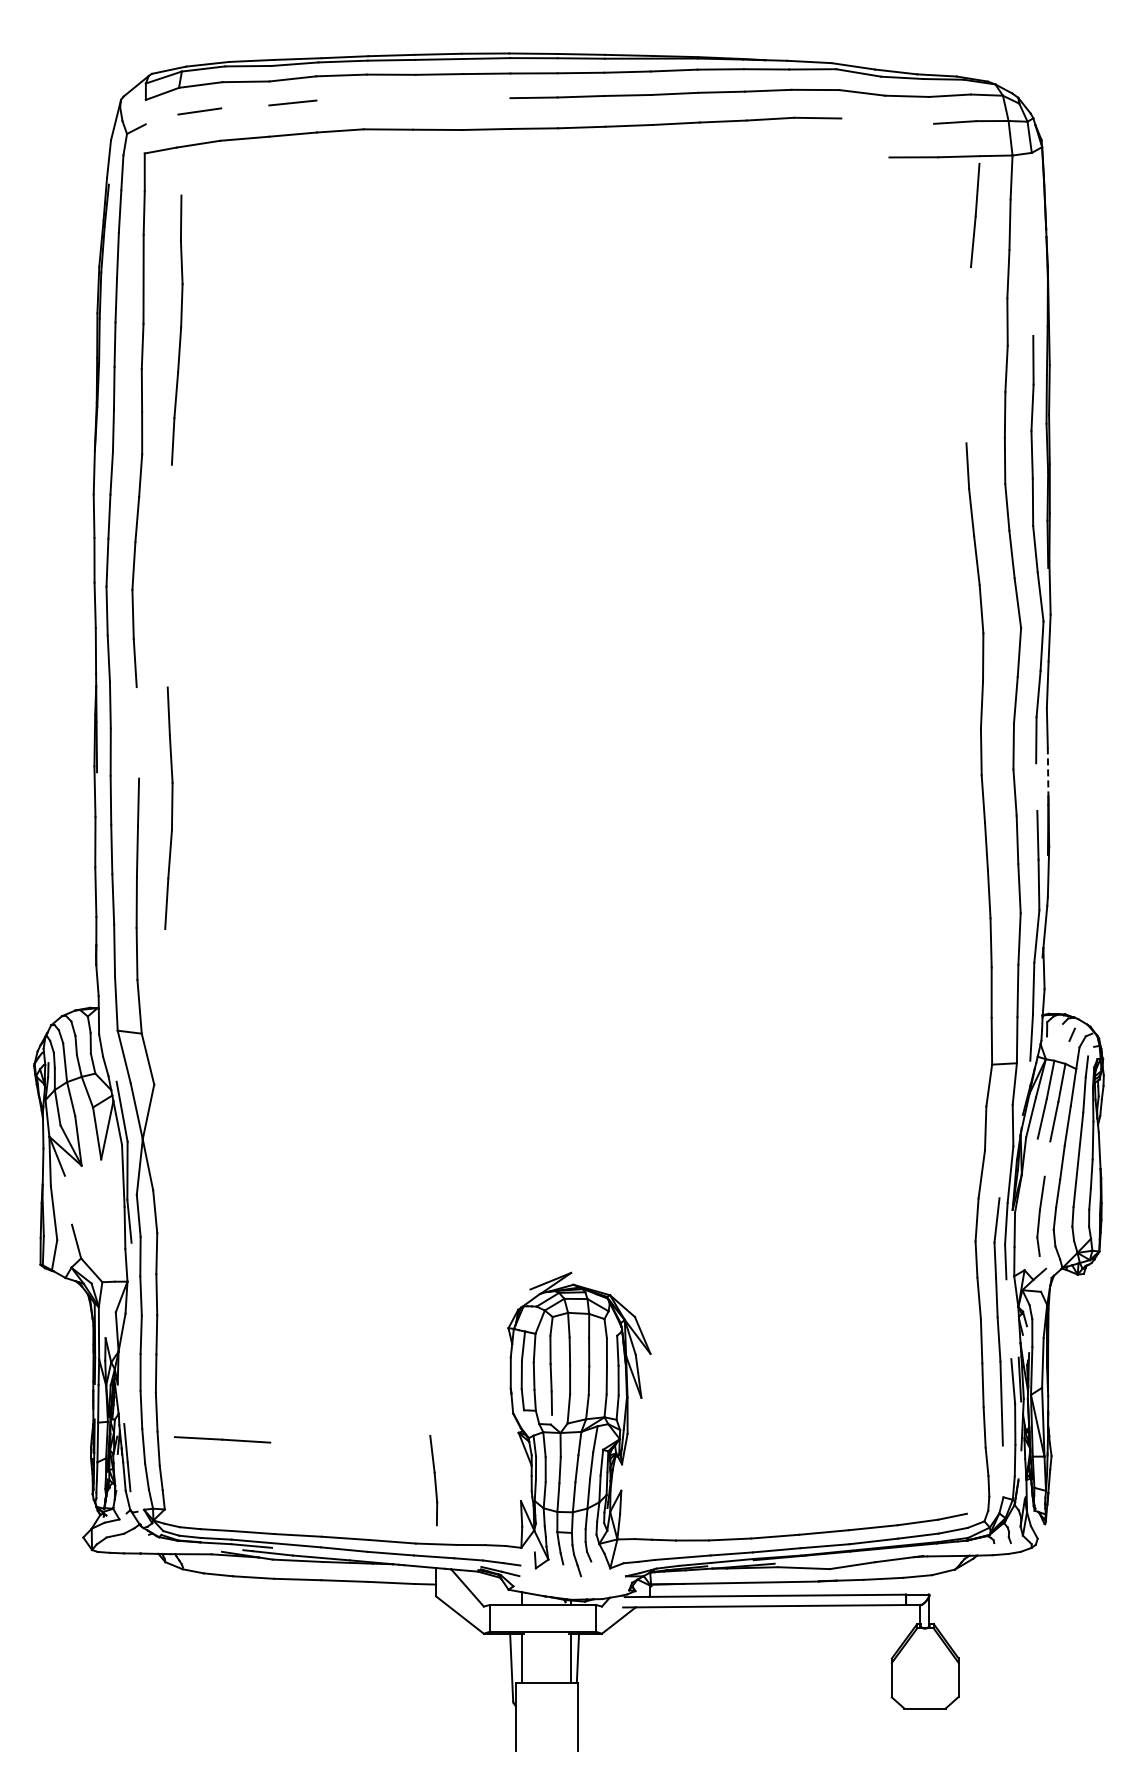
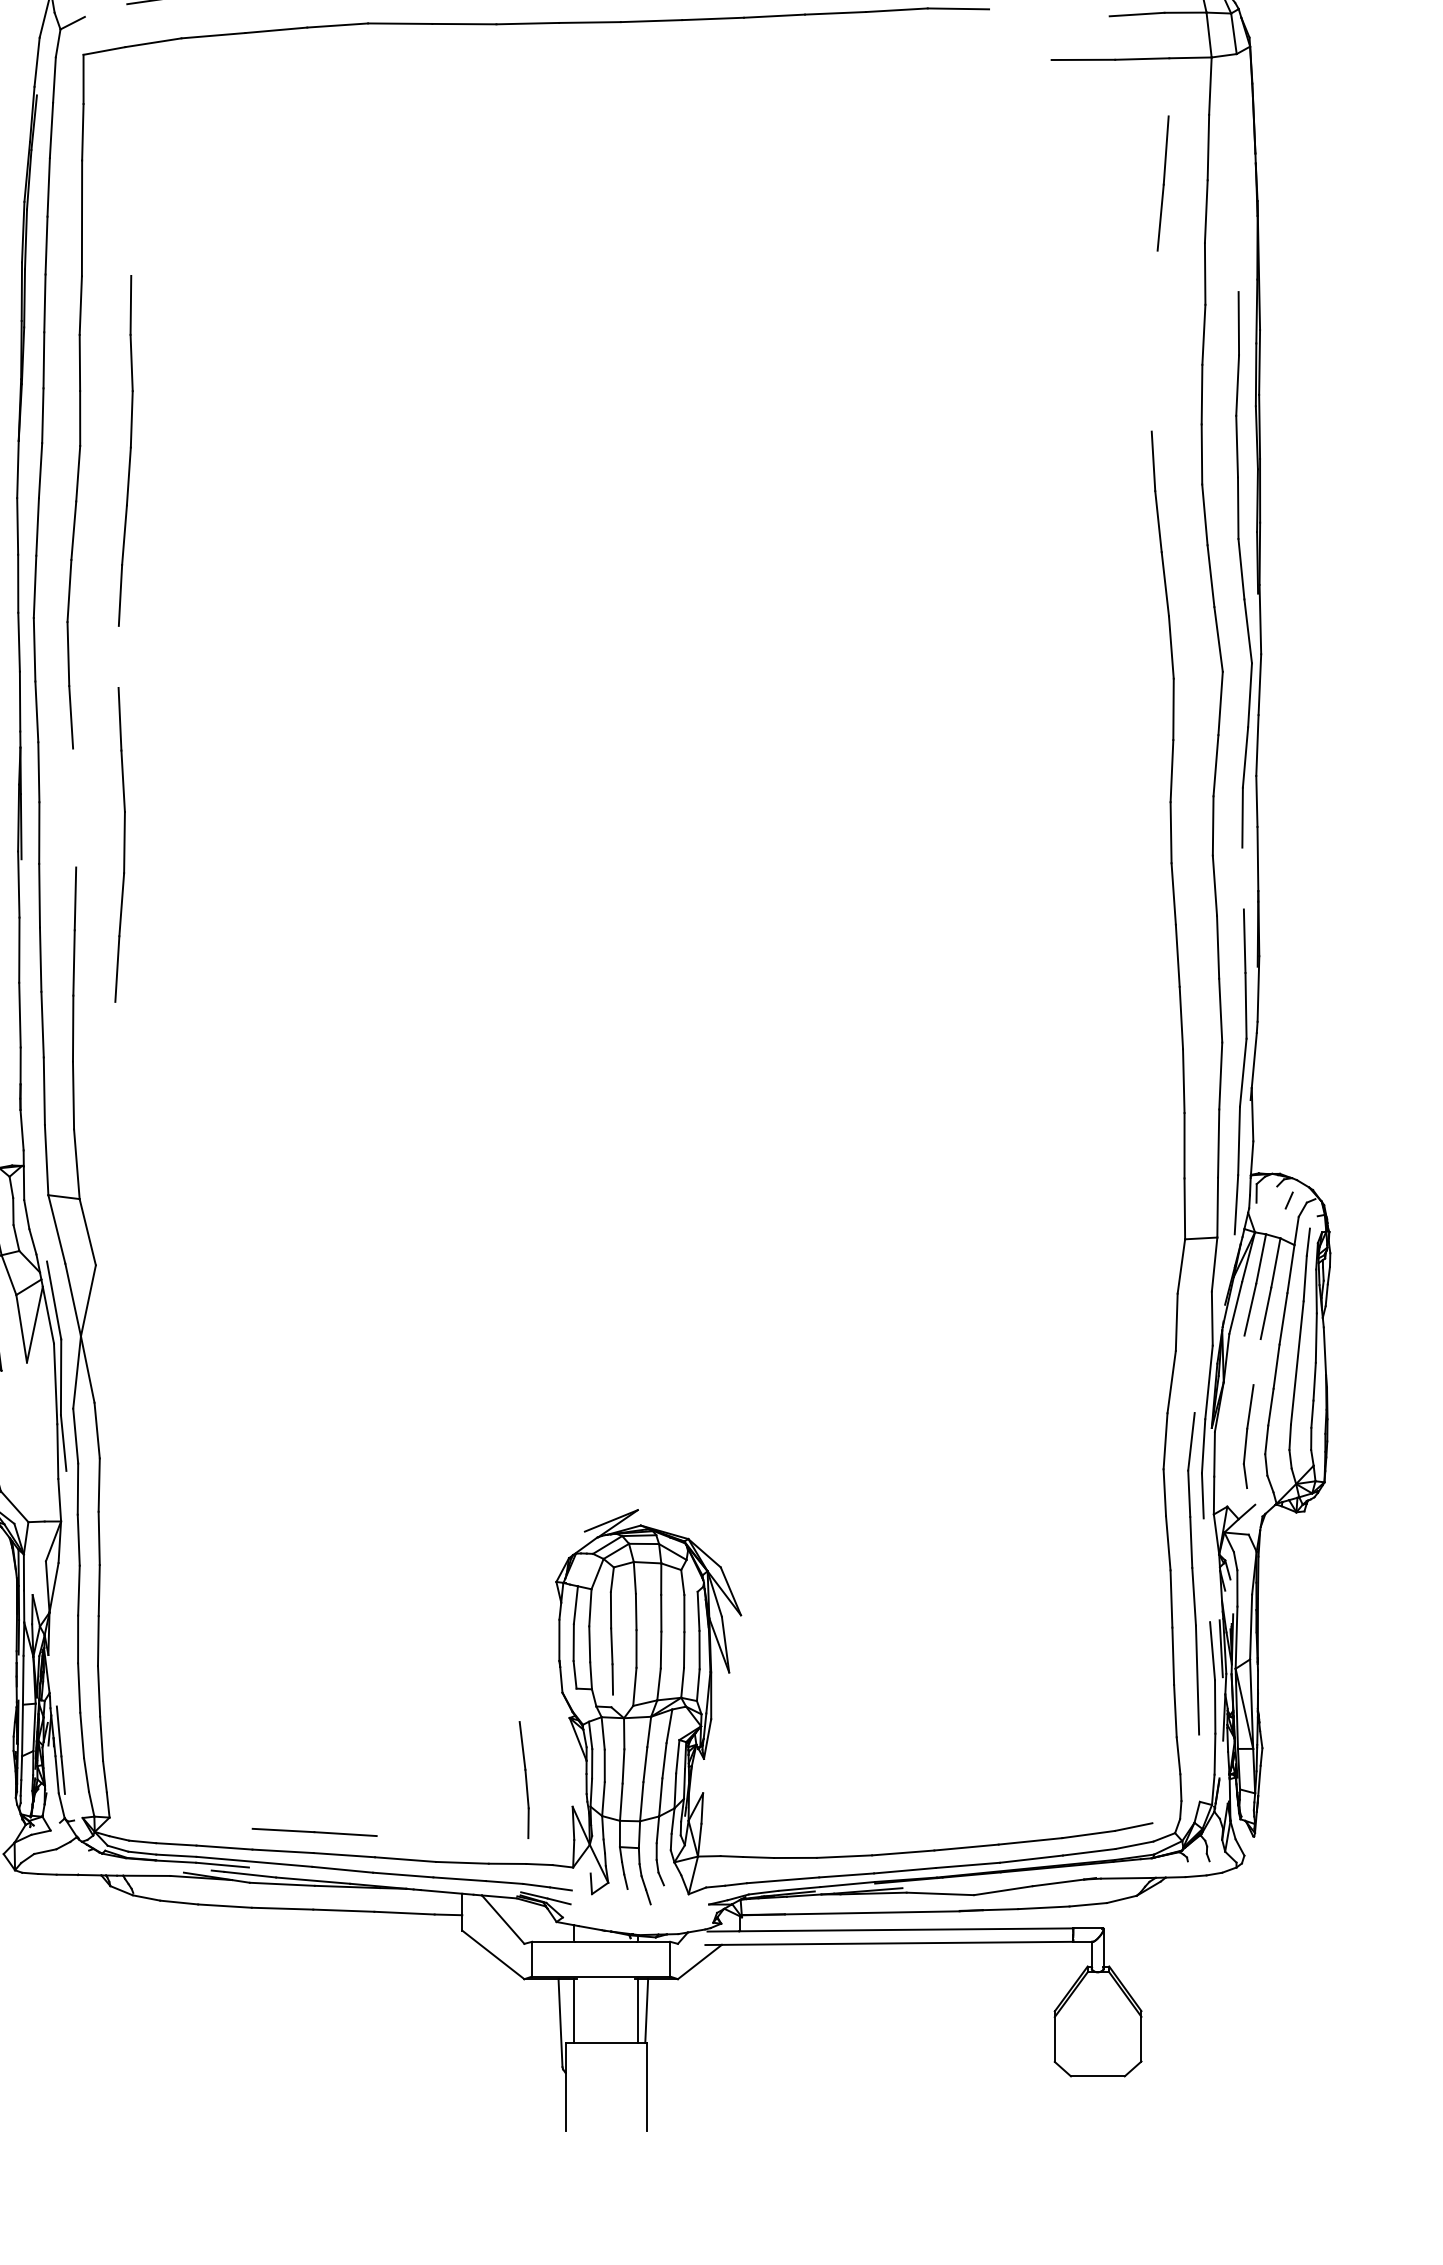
line: (975, 215) -> (1163, 183), moved
part: (177, 329) -> (126, 450), moved
line: (1048, 772) -> (1258, 859), dashed -> solid
part: (168, 807) -> (119, 843), moved
line: (222, 1439) -> (314, 1831), moved
part: (433, 1480) -> (523, 1779), moved

